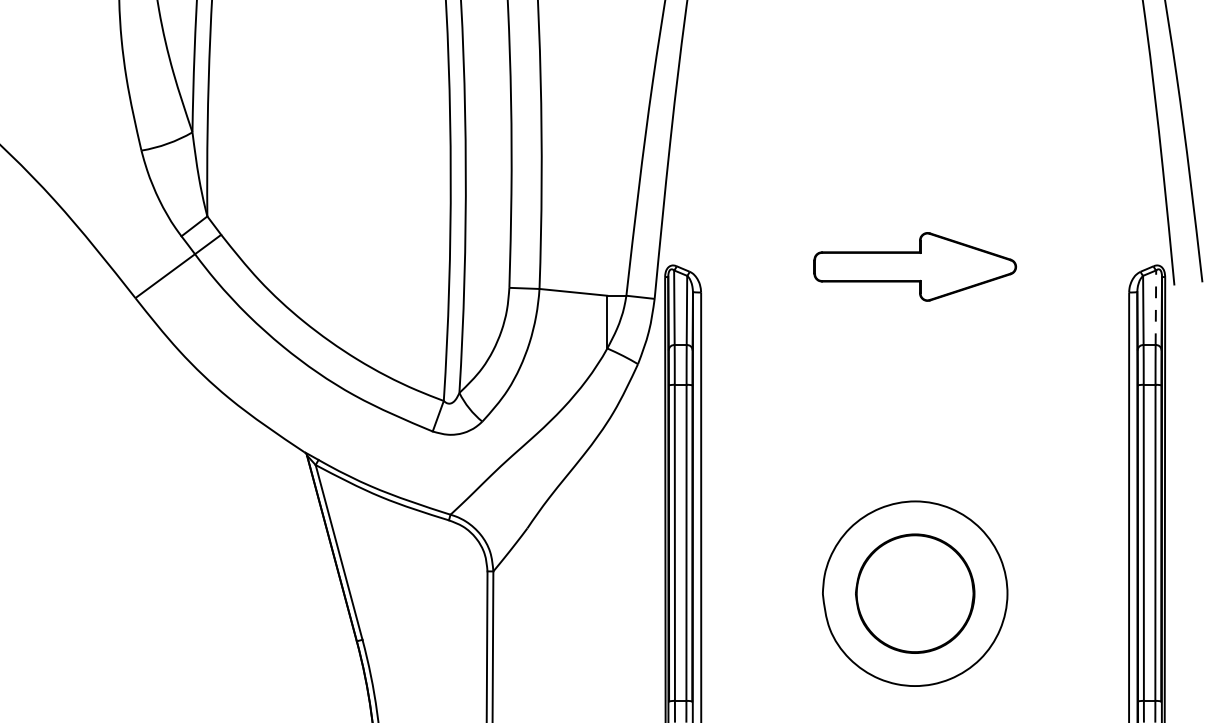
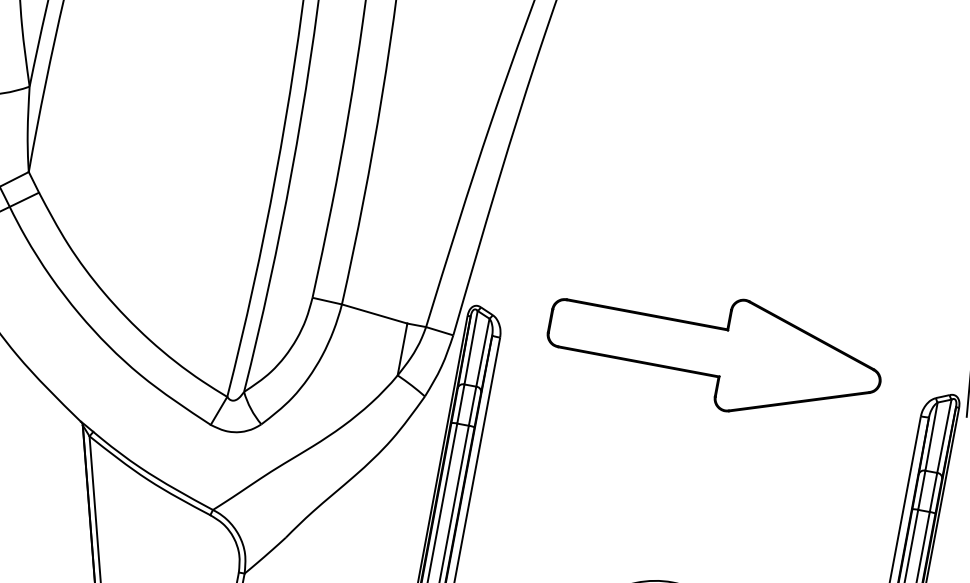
part: (915, 266) -> (715, 351), size x1.67
line: (1155, 307) -> (944, 435), dashed -> solid

